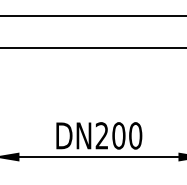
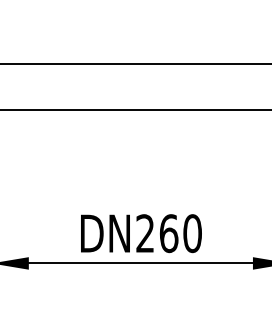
text: (118, 135) -> (168, 233), DN200 -> DN260

